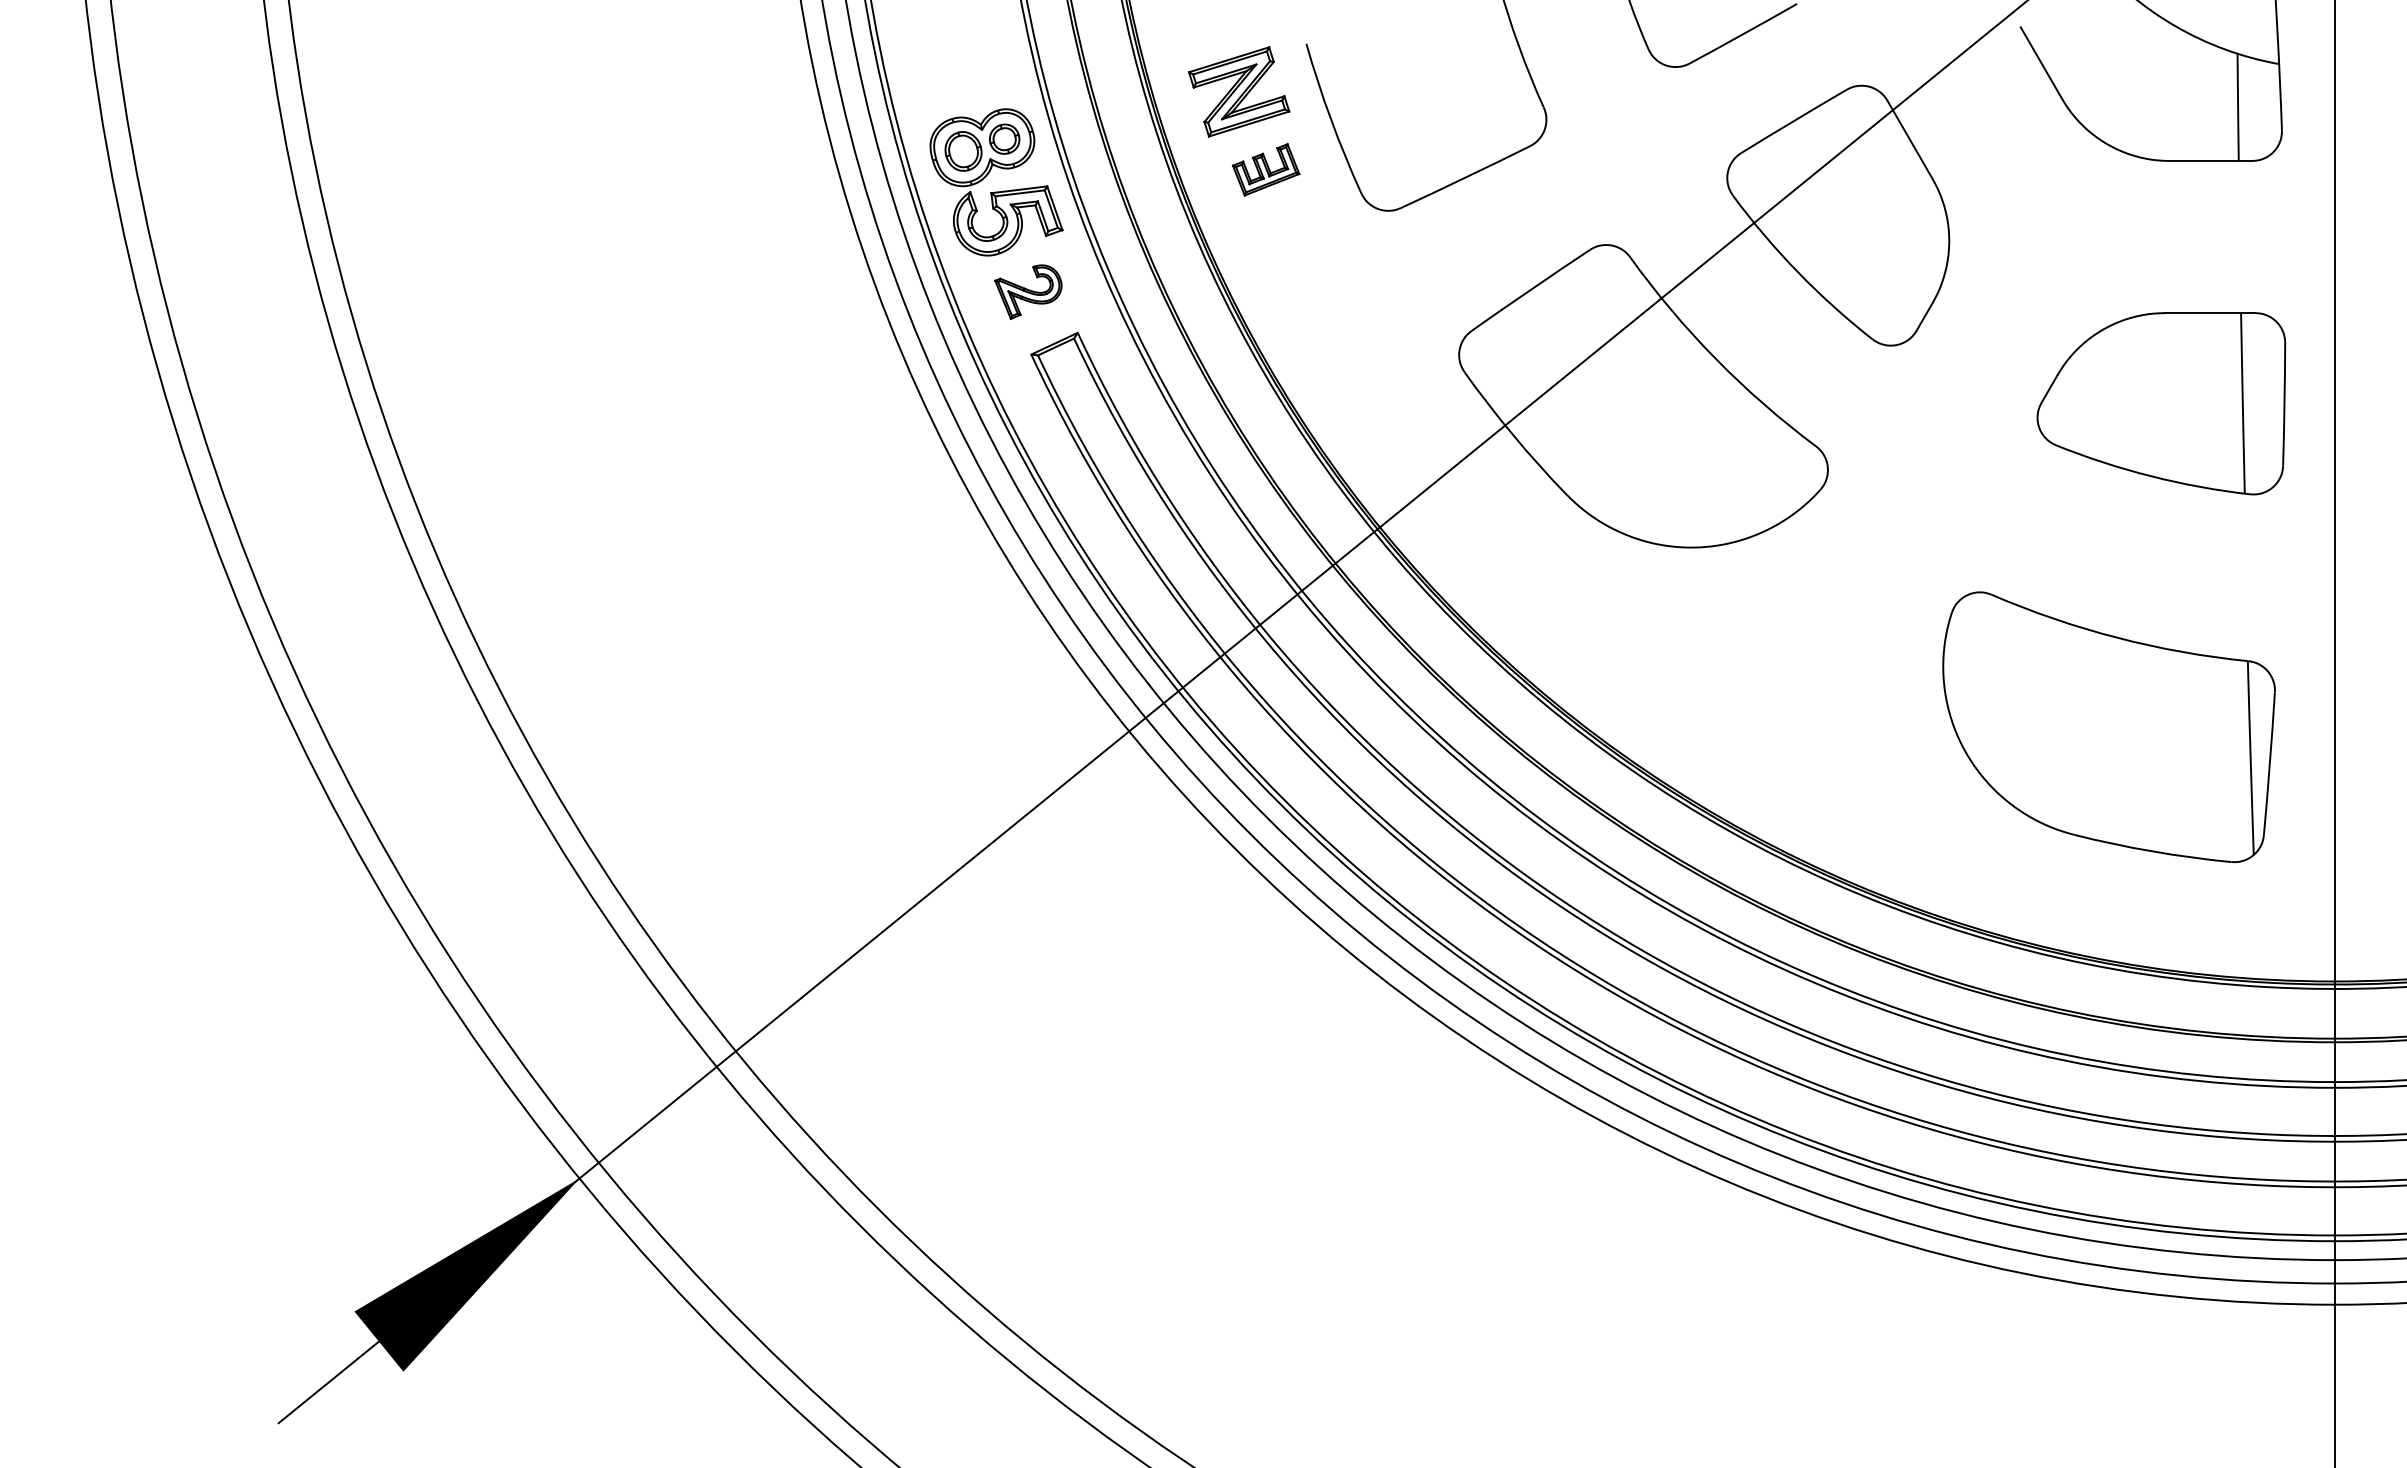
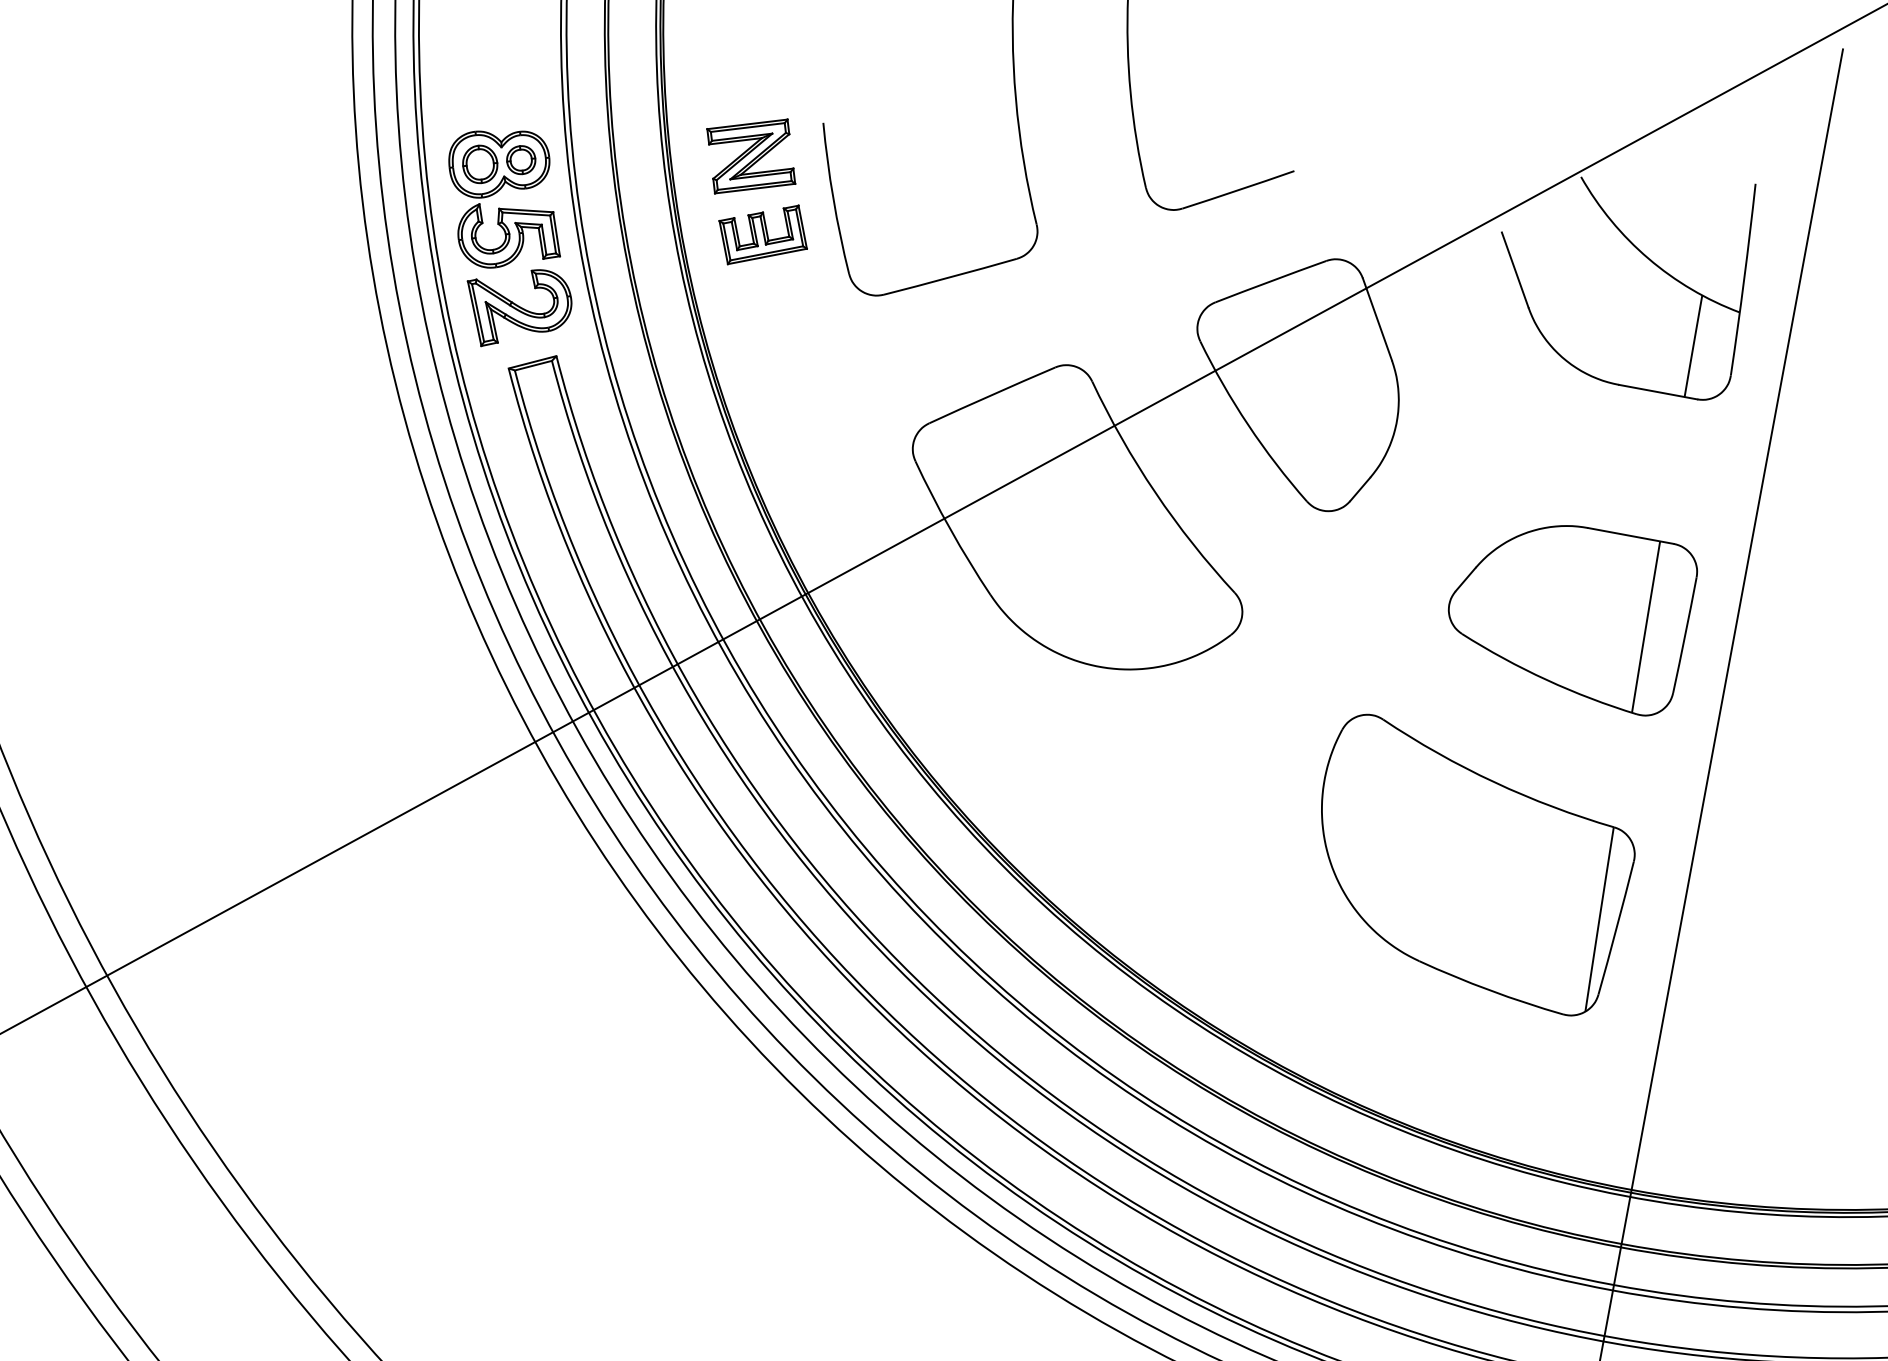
part: (1265, 169) -> (762, 234), size x1.43
part: (1028, 291) -> (517, 308), size x1.67
part: (2108, 726) -> (1470, 864), moved

